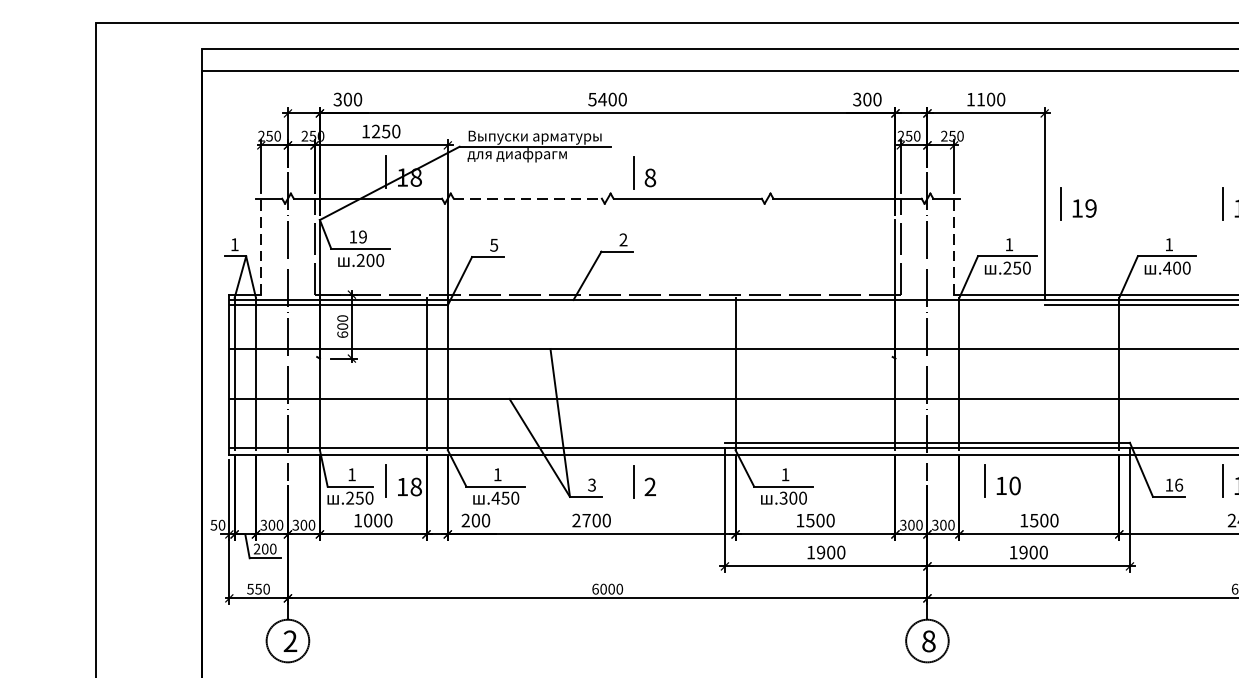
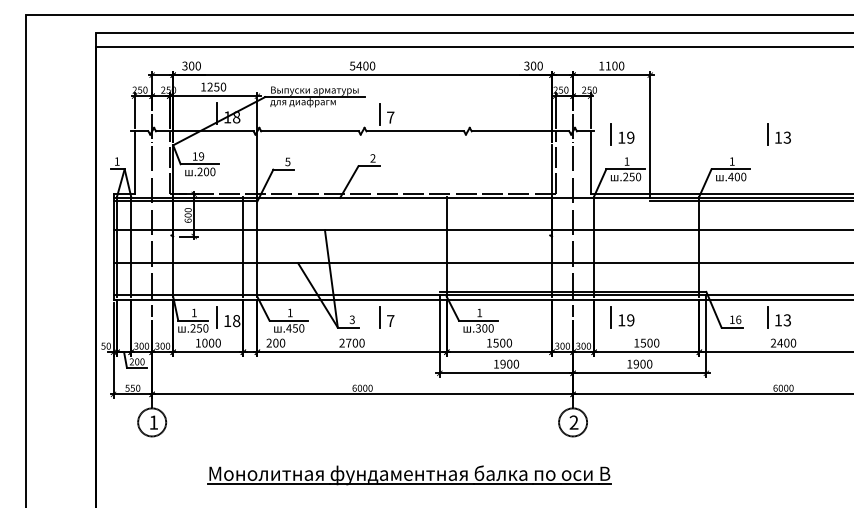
text: (650, 177) -> (390, 117), 8 -> 7
line: (528, 199) -> (310, 131), dashed -> solid
part: (1078, 203) -> (622, 134), moved
line: (261, 246) -> (134, 162), dashed -> solid
line: (953, 246) -> (590, 162), dashed -> solid
text: (650, 486) -> (390, 320), 2 -> 7
text: (1014, 486) -> (630, 320), 10 -> 19
text: (289, 641) -> (153, 422), 2 -> 1
text: (928, 641) -> (573, 422), 8 -> 2

